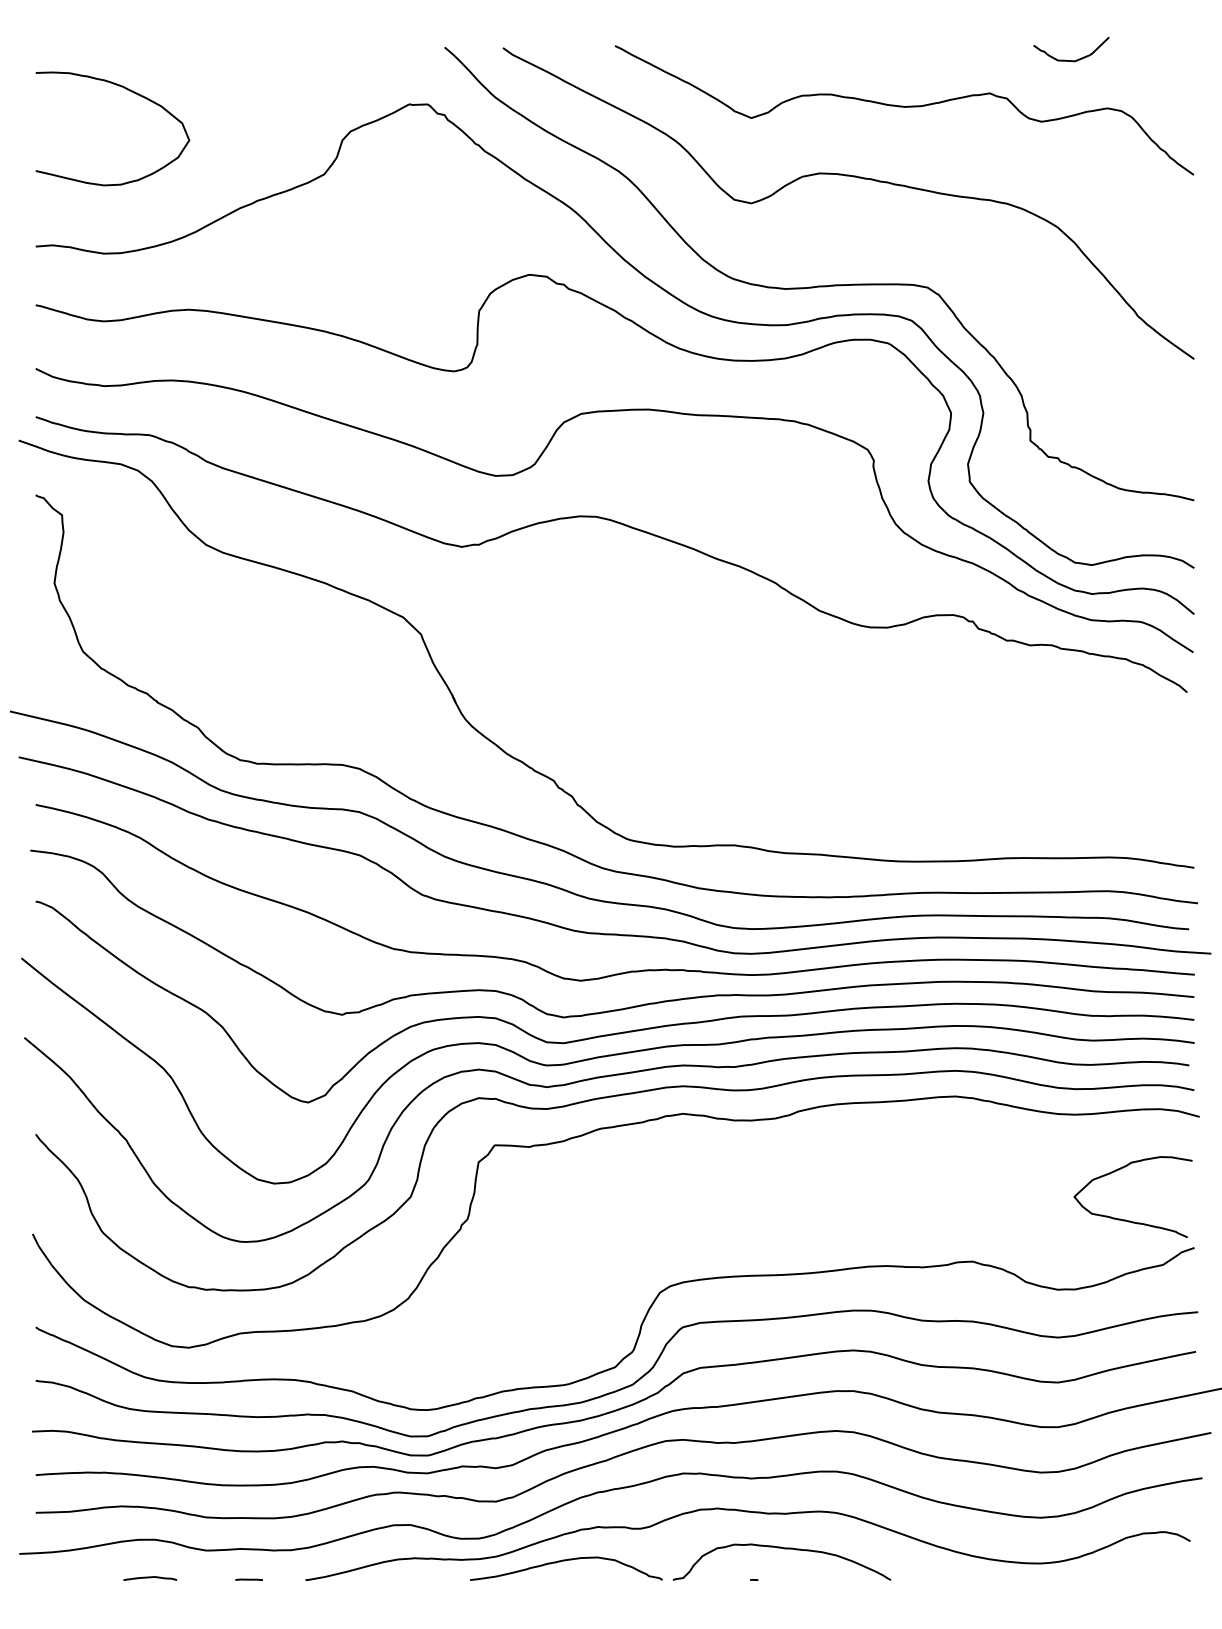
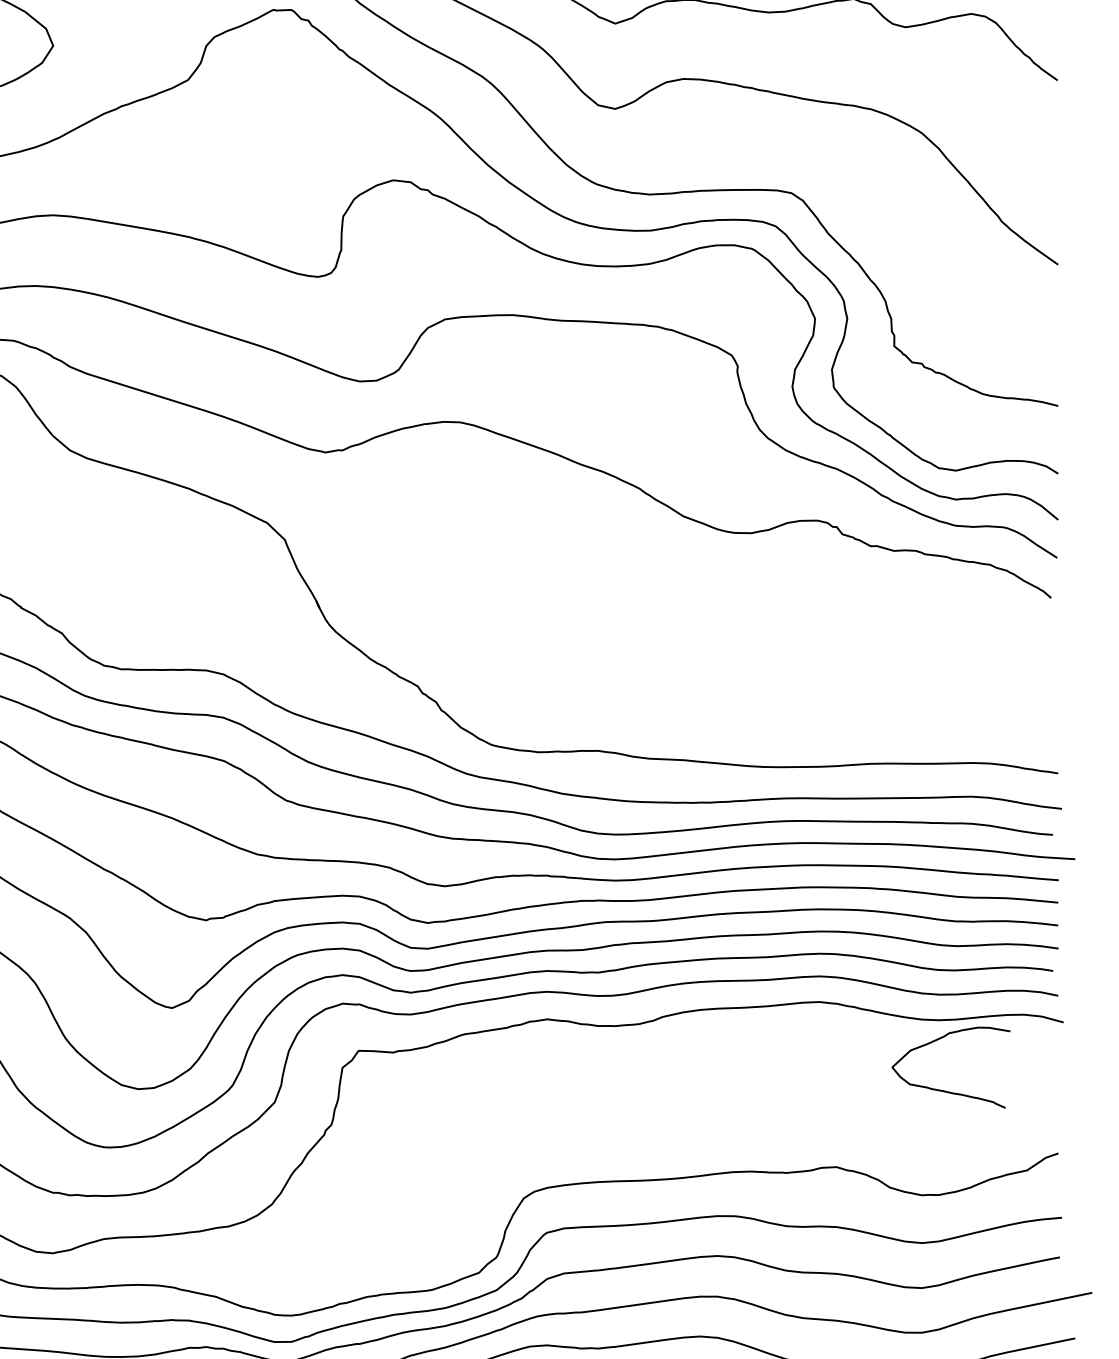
curve: (1126, 1219) -> (944, 1090), moved

